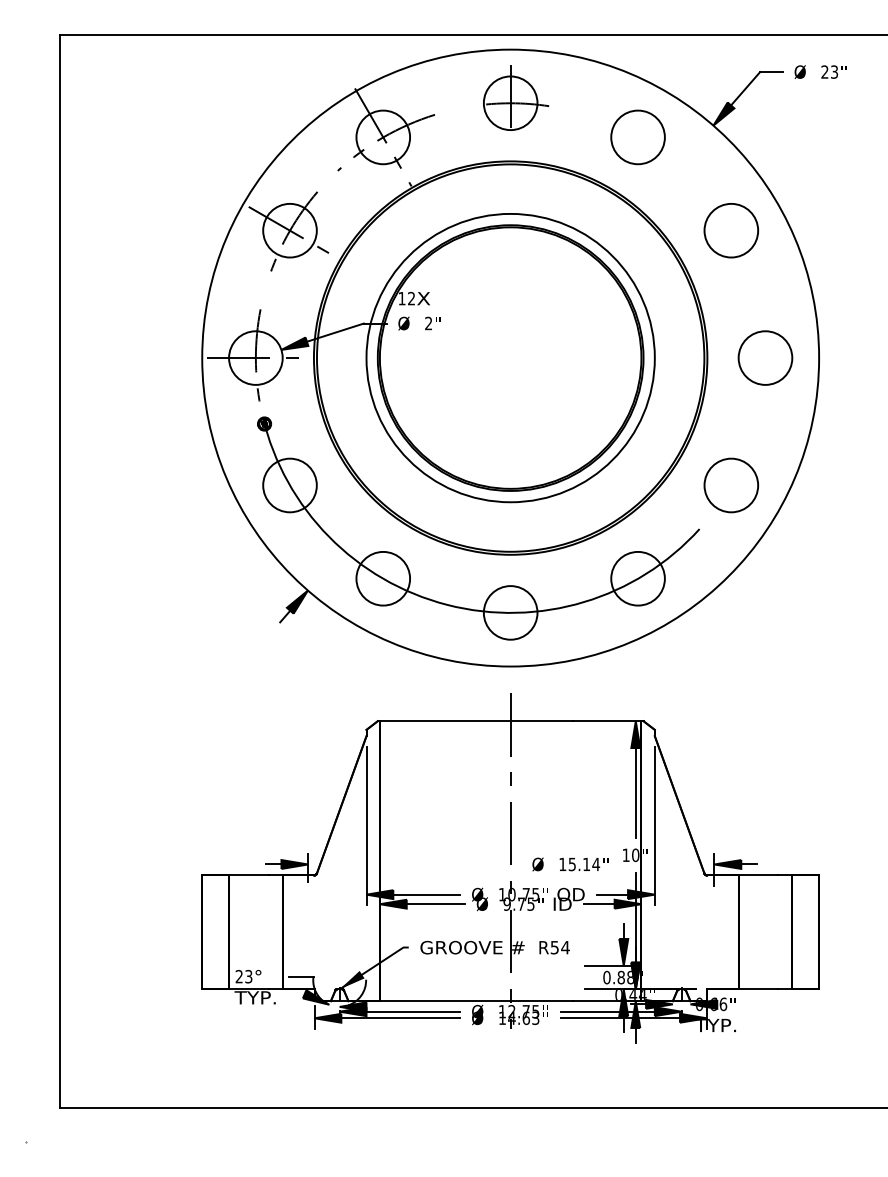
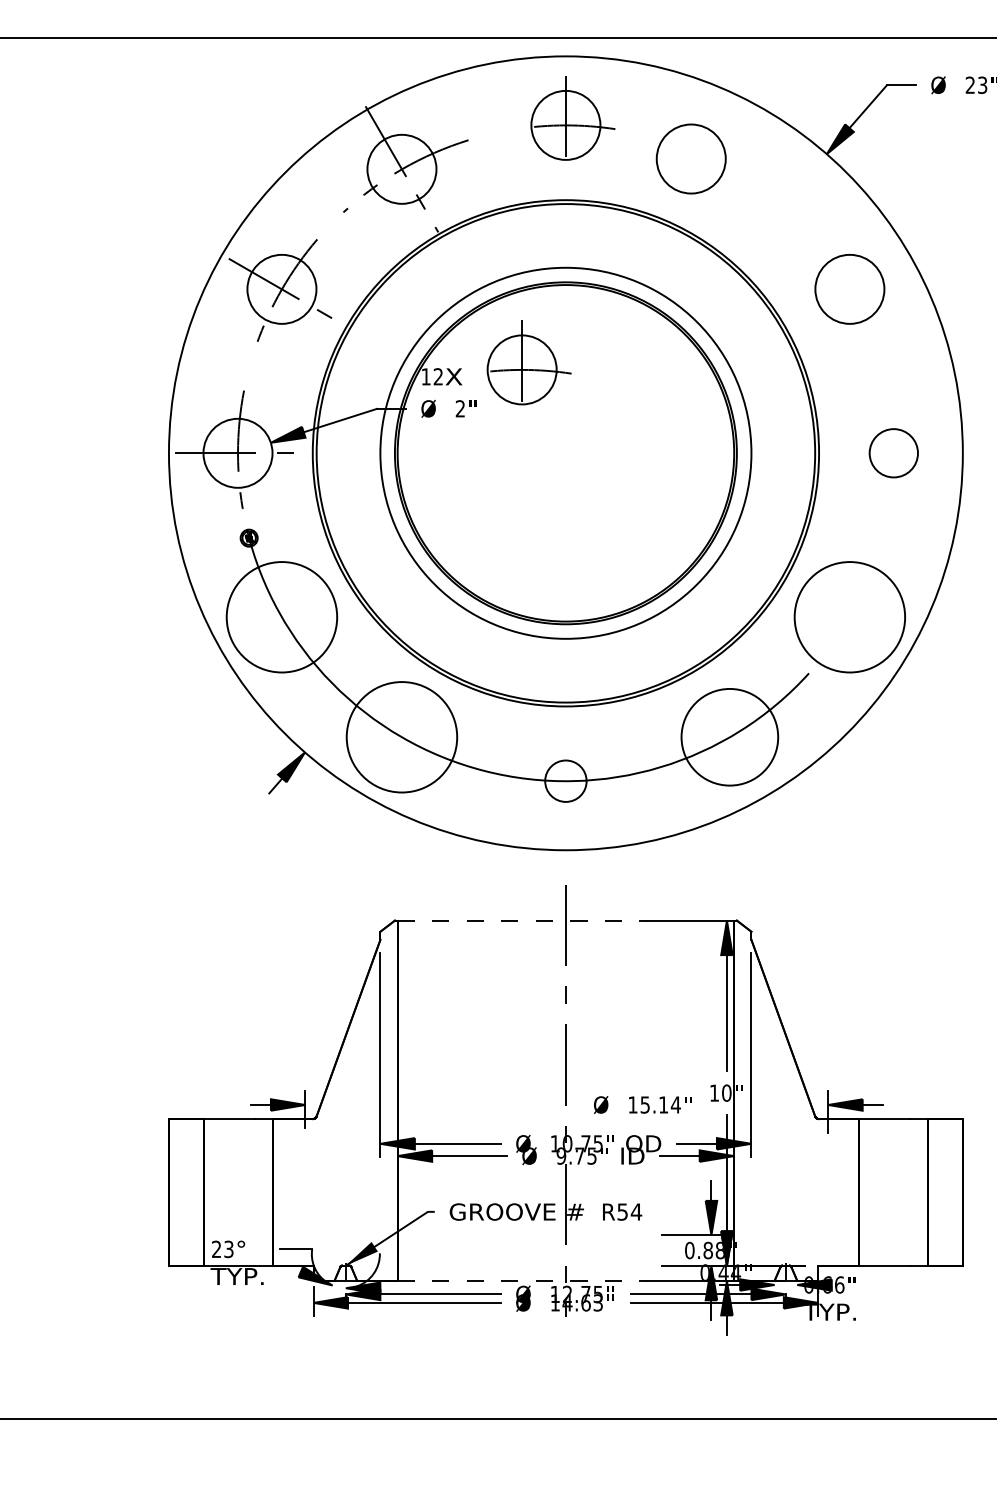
circle: (637, 137) -> (690, 159), moved
part: (482, 287) -> (529, 362), added
circle: (765, 357) -> (893, 452), size x0.7
circle: (289, 485) -> (281, 617), size x1.6
circle: (731, 485) -> (850, 617), size x1.6
circle: (383, 578) -> (402, 736), size x1.6
circle: (637, 578) -> (729, 736), size x1.4
circle: (510, 612) -> (565, 780), size x0.6
line: (476, 721) -> (521, 920), solid -> dashed
line: (476, 1001) -> (521, 1281), solid -> dashed

